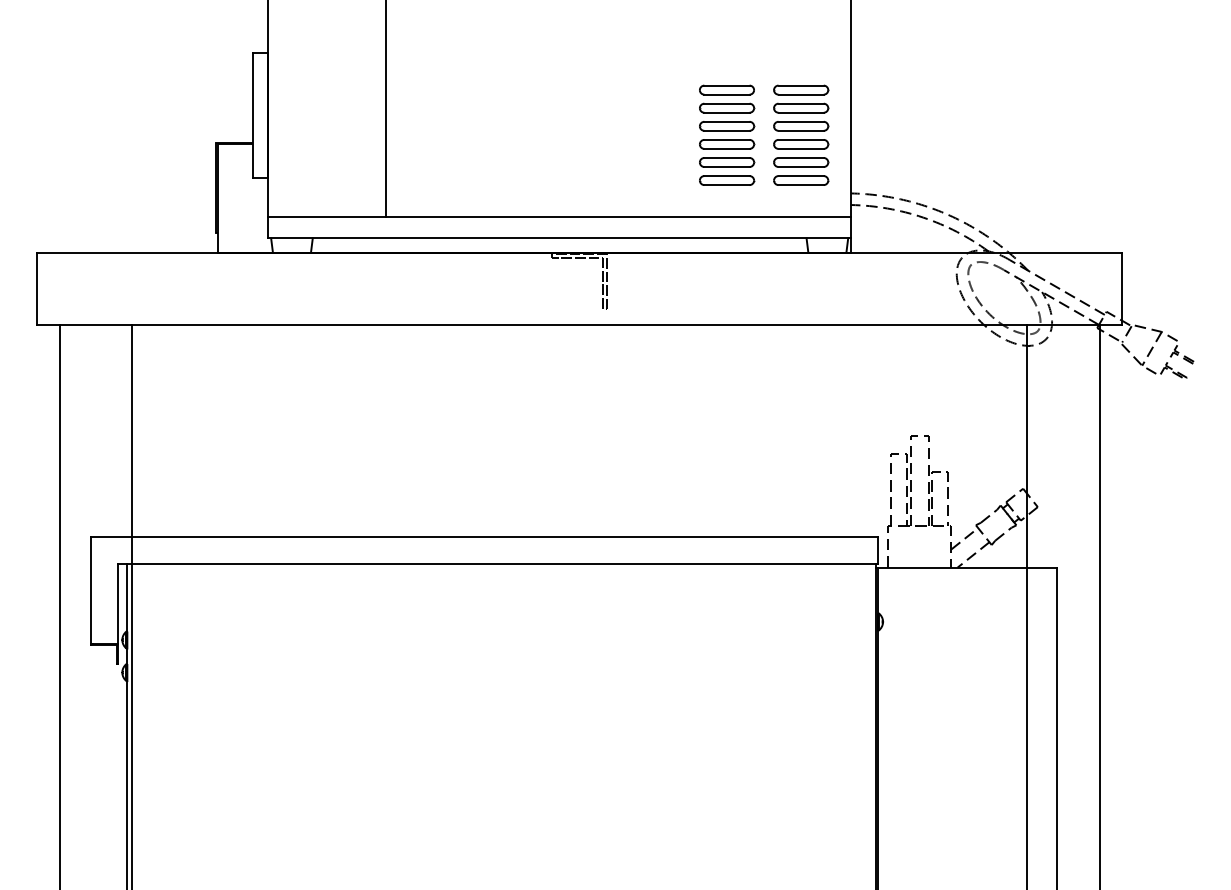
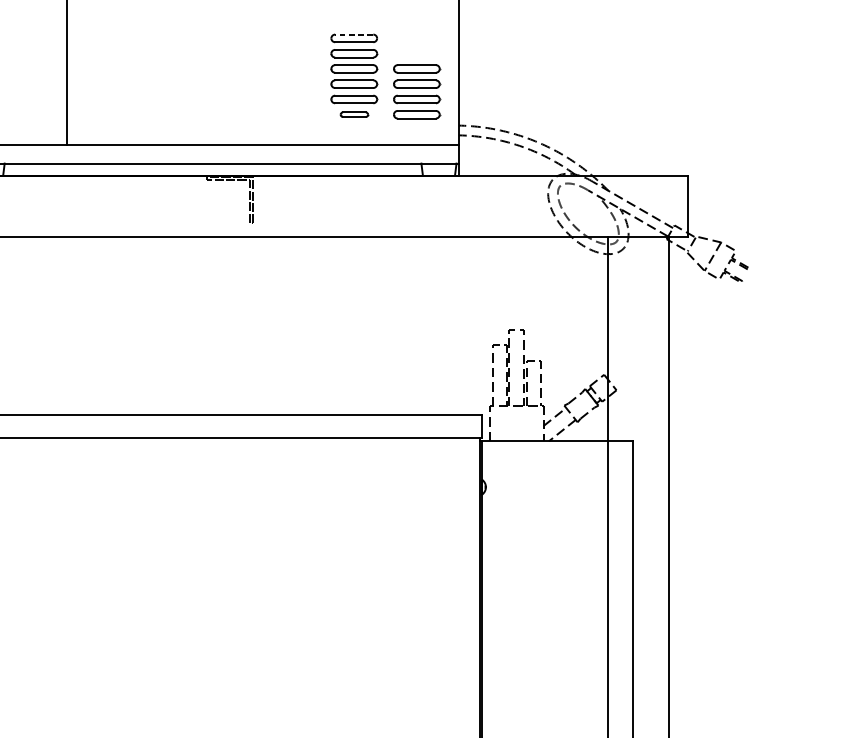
line: (726, 85) -> (353, 34), solid -> dashed
part: (801, 98) -> (417, 45), removed
part: (727, 180) -> (354, 114), size x0.6

